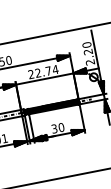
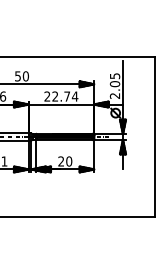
text: (87, 48) -> (114, 80), 2.20 -> 2.05
text: (54, 128) -> (61, 161), 30 -> 20

